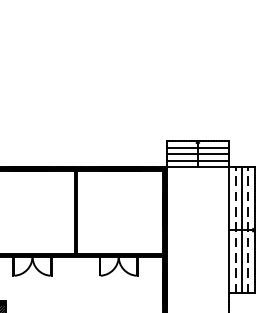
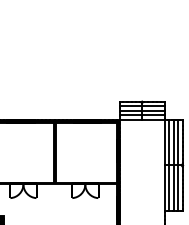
line: (235, 228) -> (169, 164), dashed -> solid
line: (248, 228) -> (178, 164), dashed -> solid

